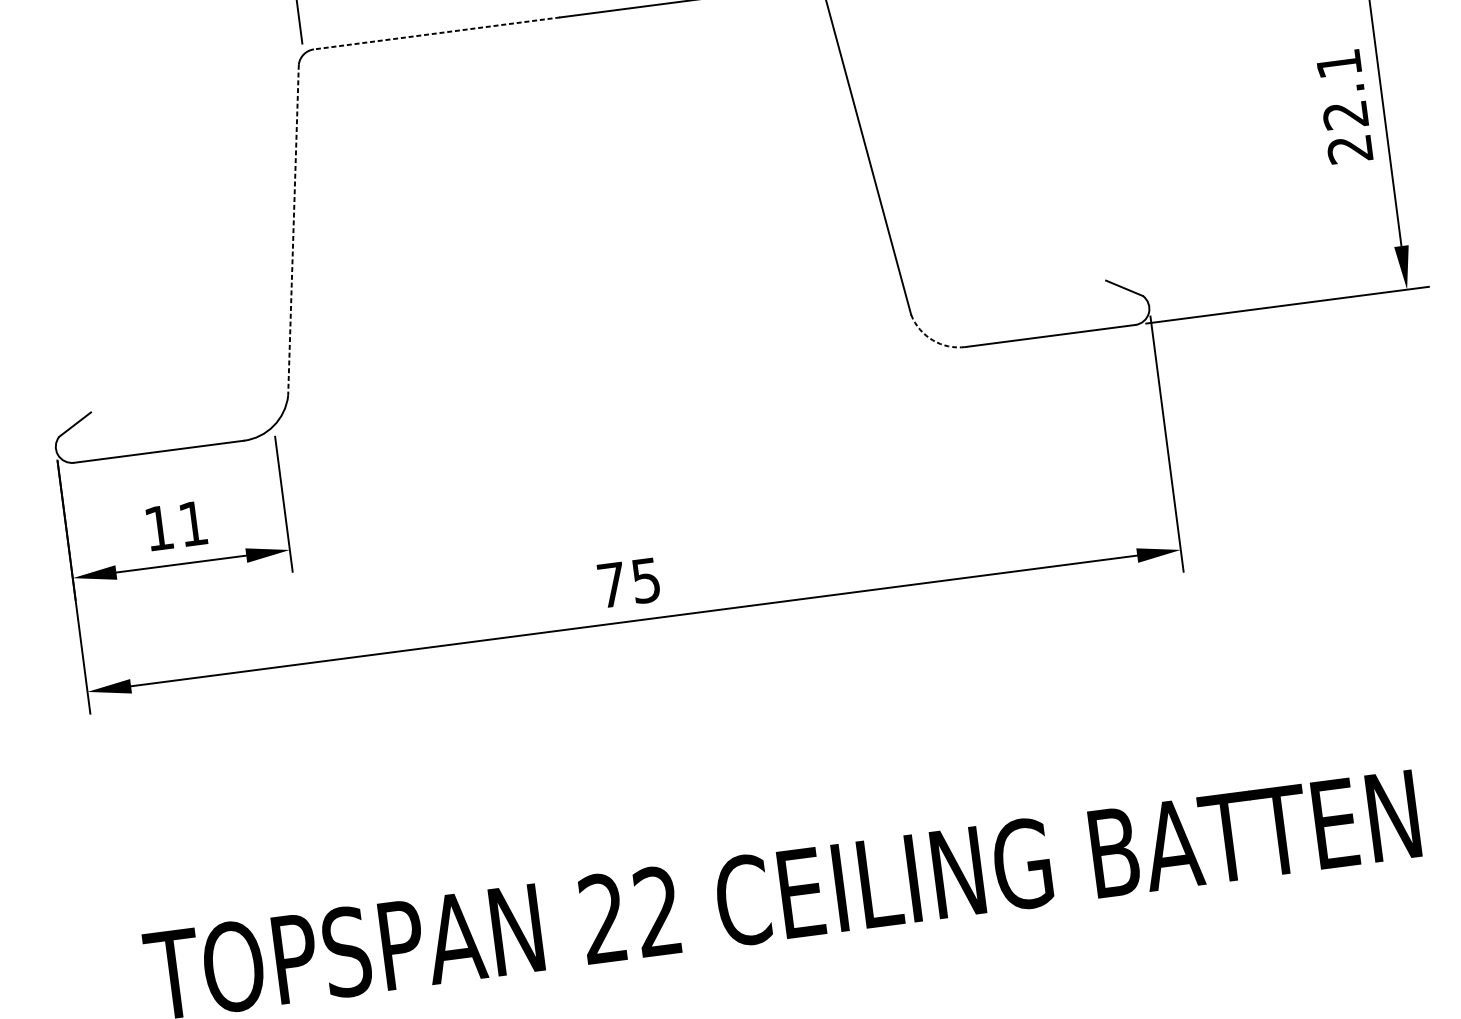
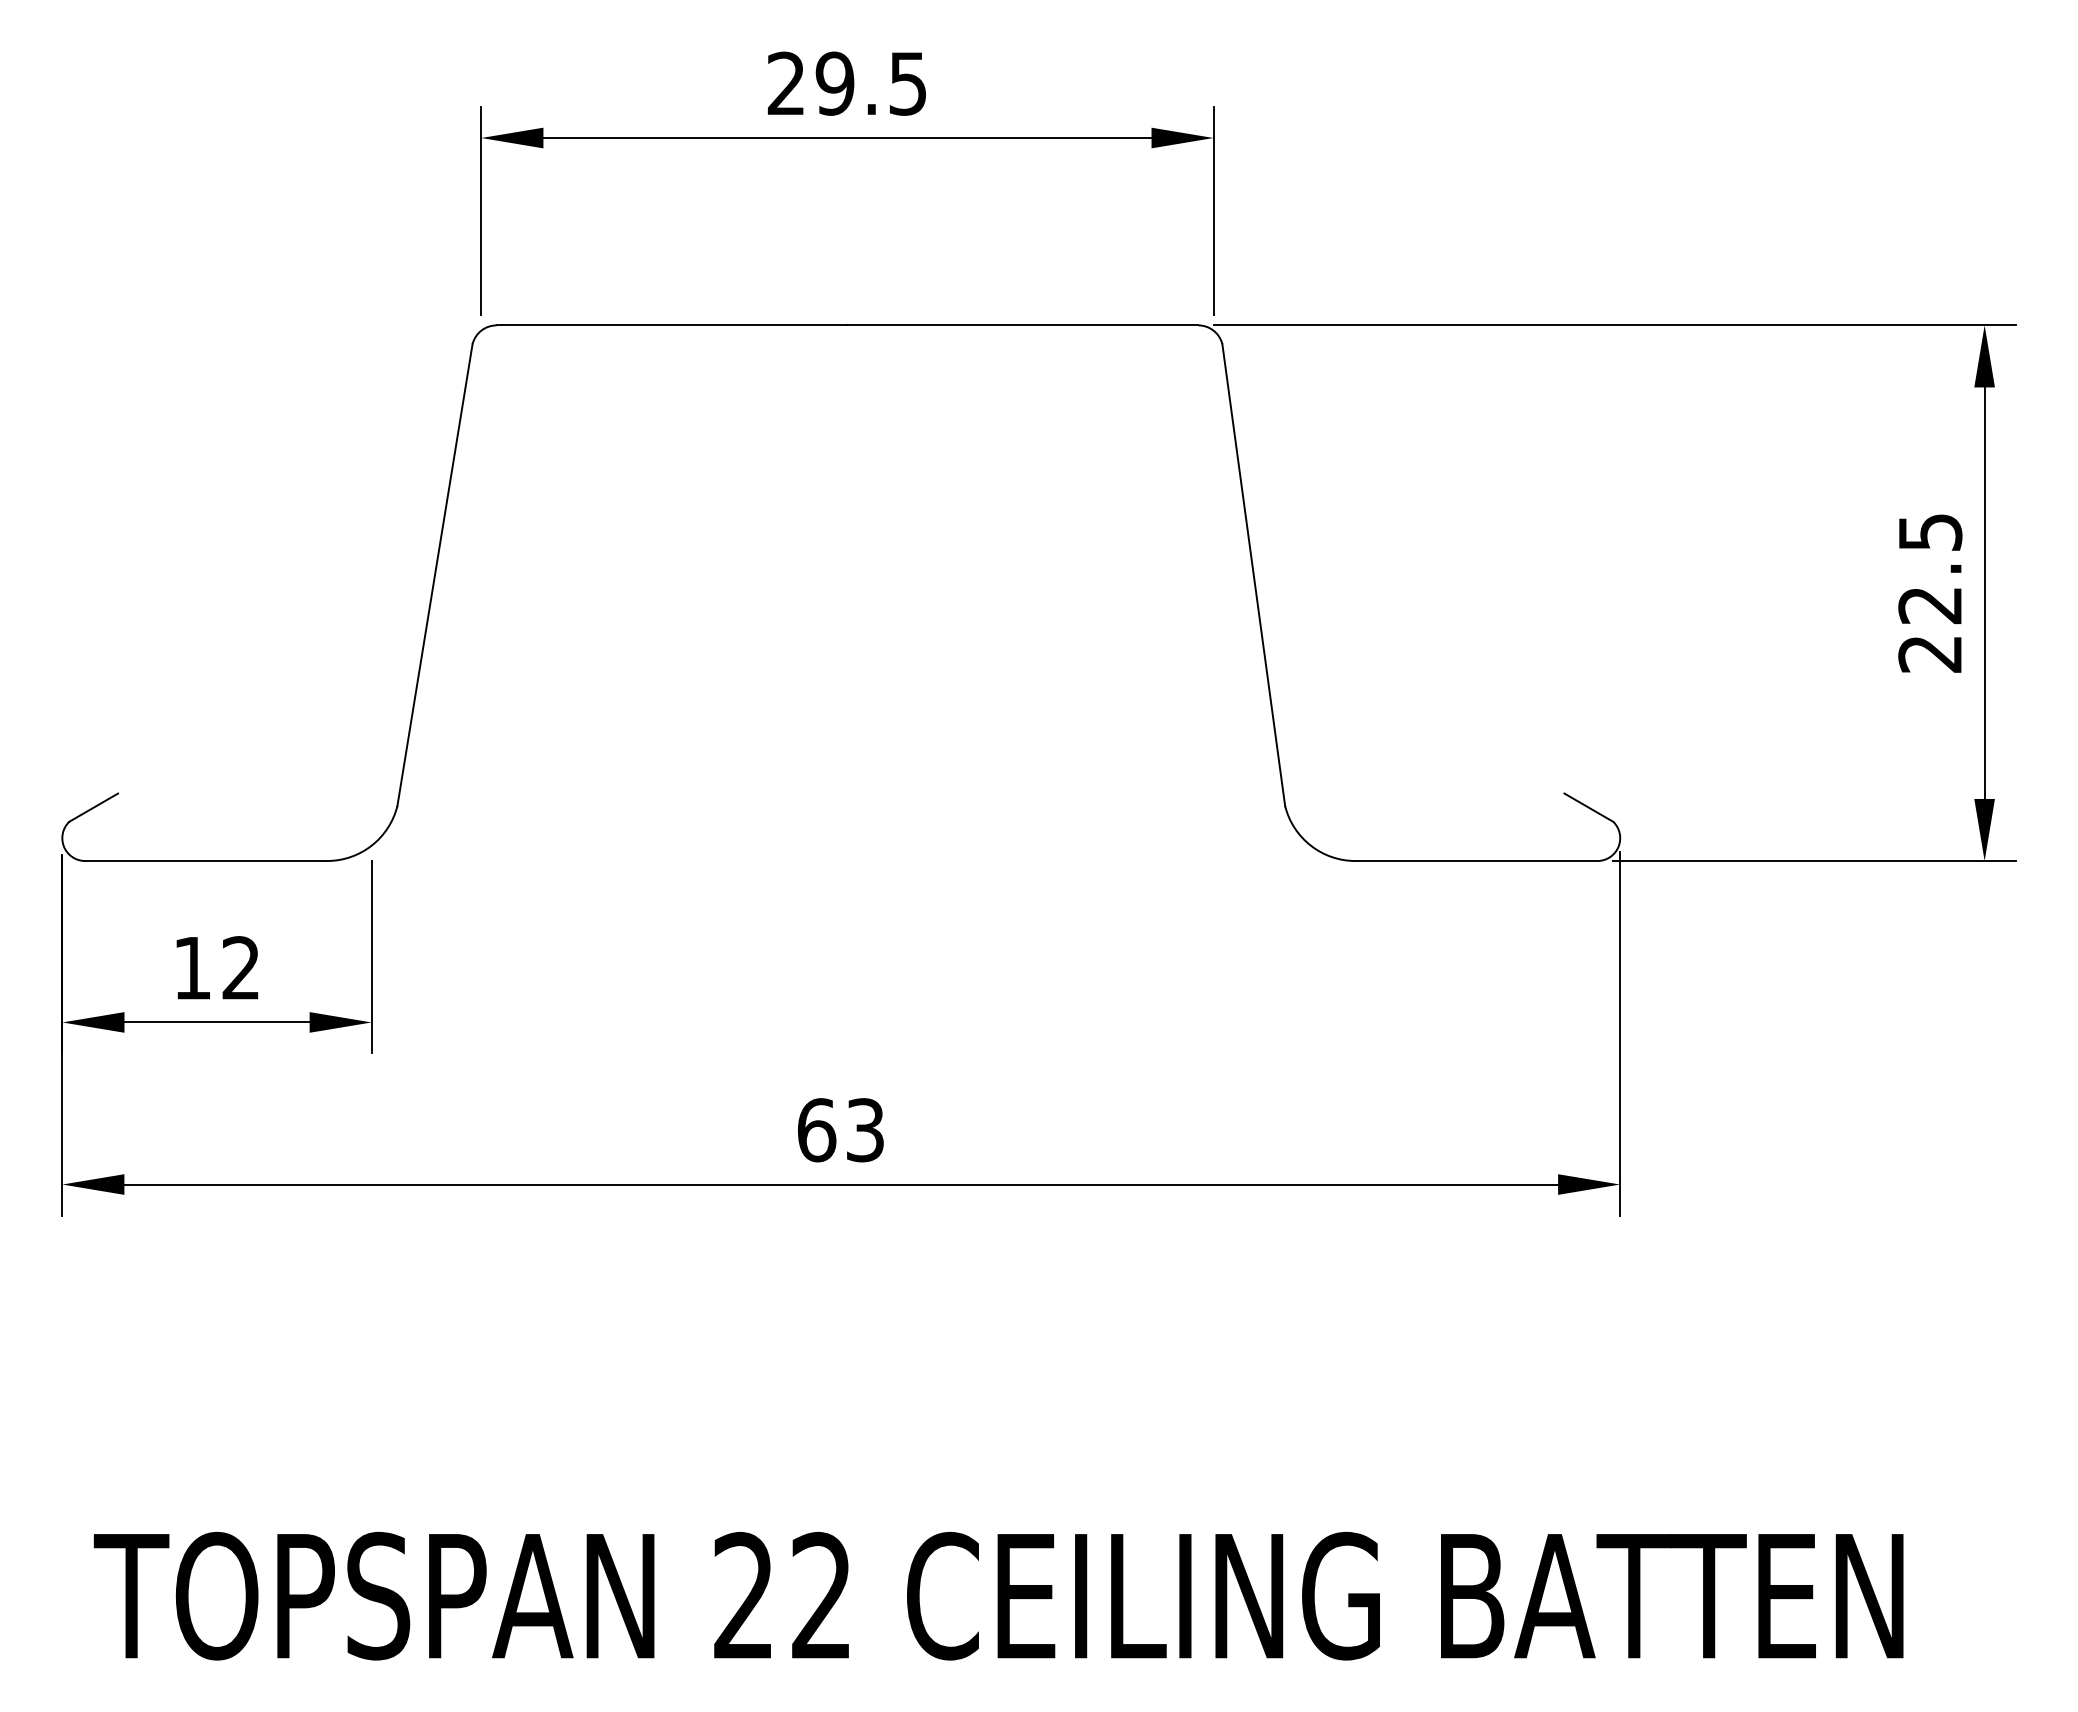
line: (436, 33) -> (671, 325), dashed -> solid
text: (1339, 64) -> (1930, 532), 22.1 -> 22.5
line: (293, 230) -> (434, 575), dashed -> solid
arc: (932, 340) -> (1310, 845), dashed -> solid
text: (192, 523) -> (240, 967), 11 -> 12
text: (628, 583) -> (840, 1130), 75 -> 63

